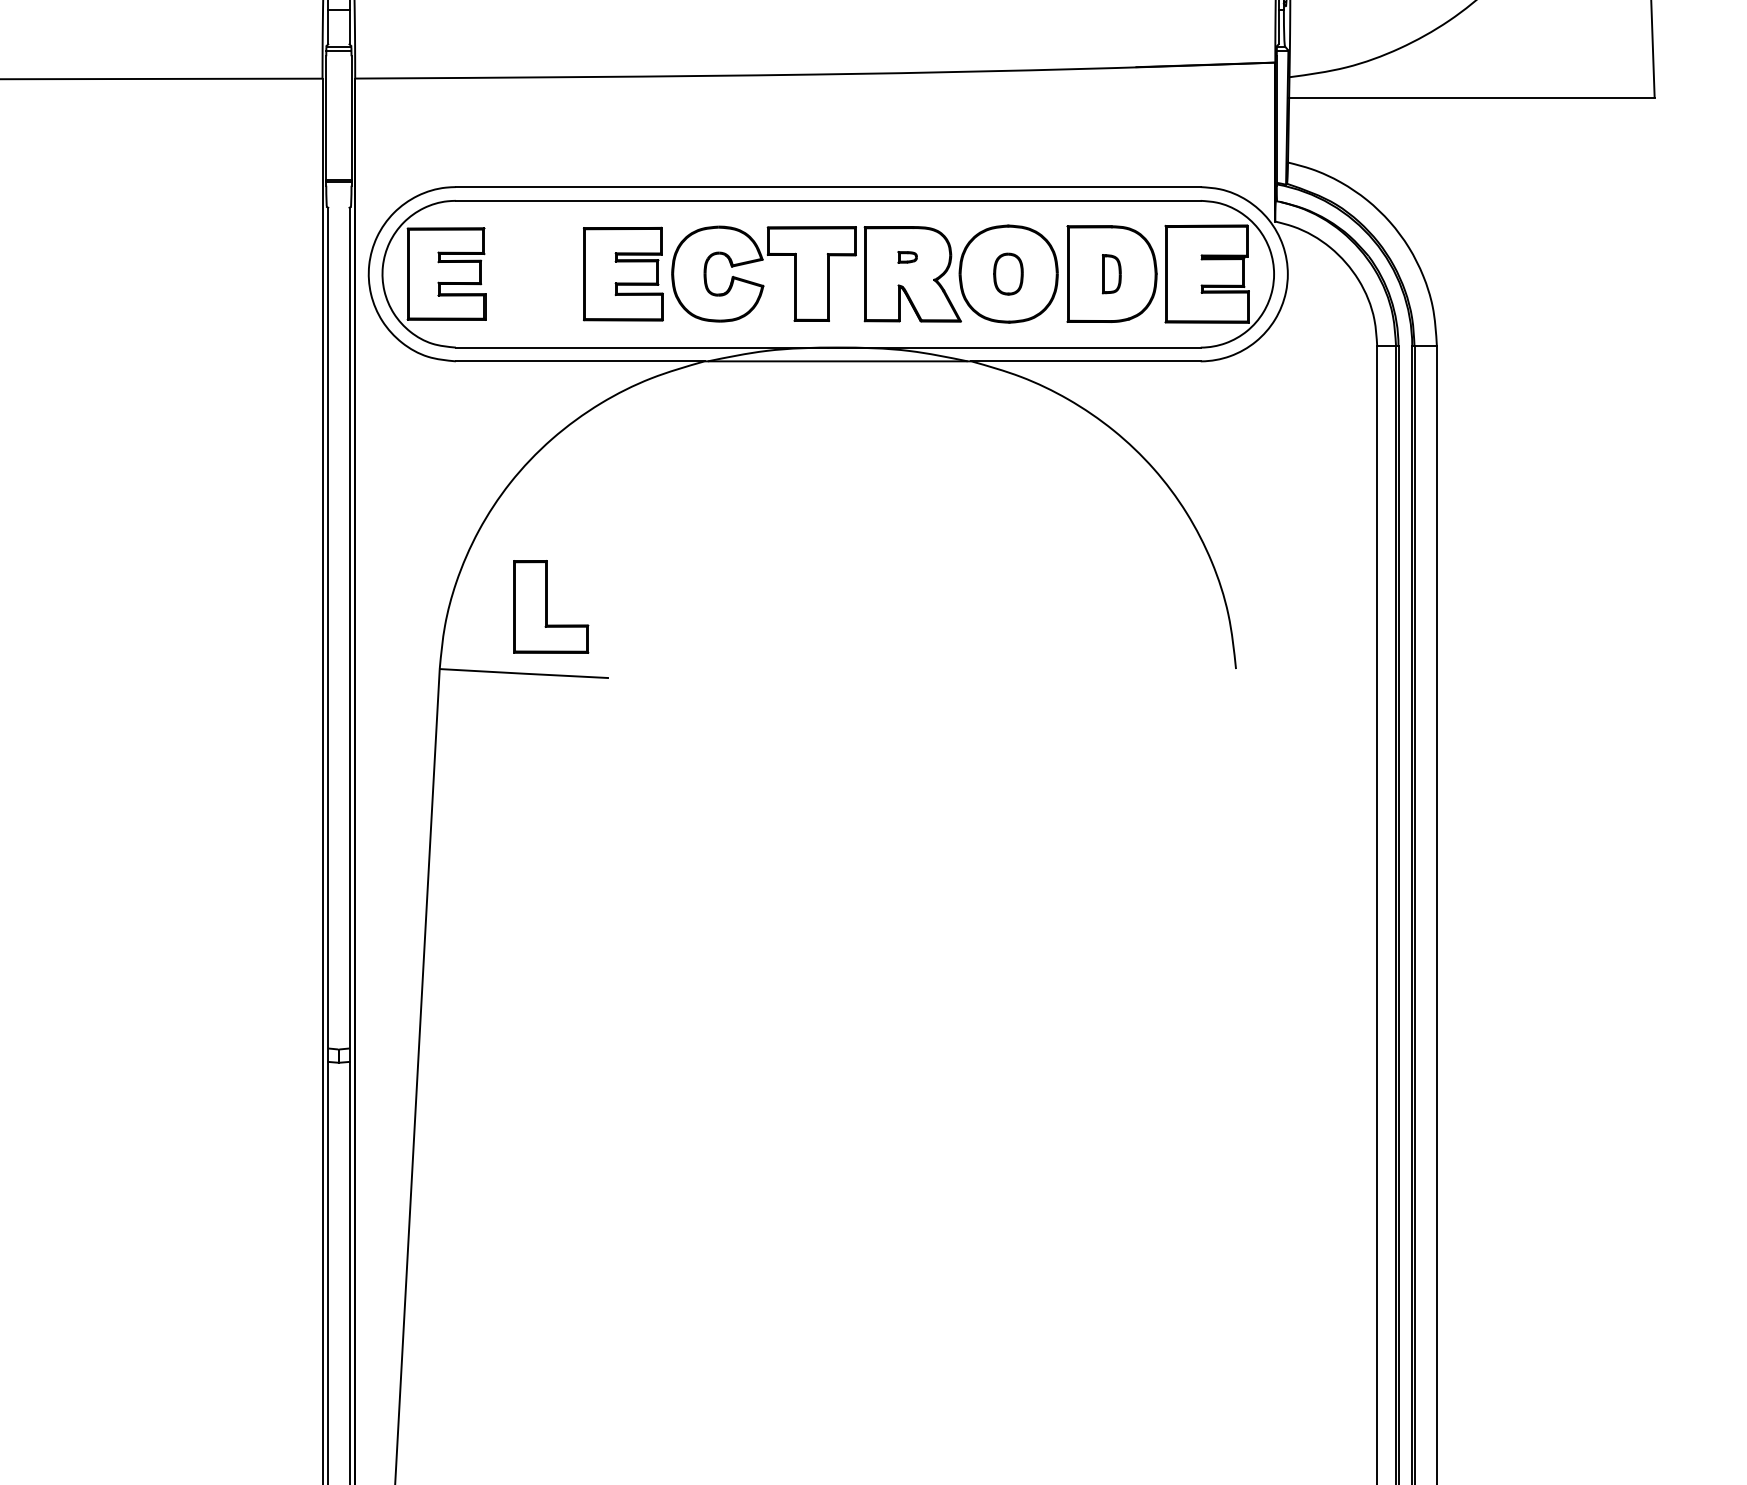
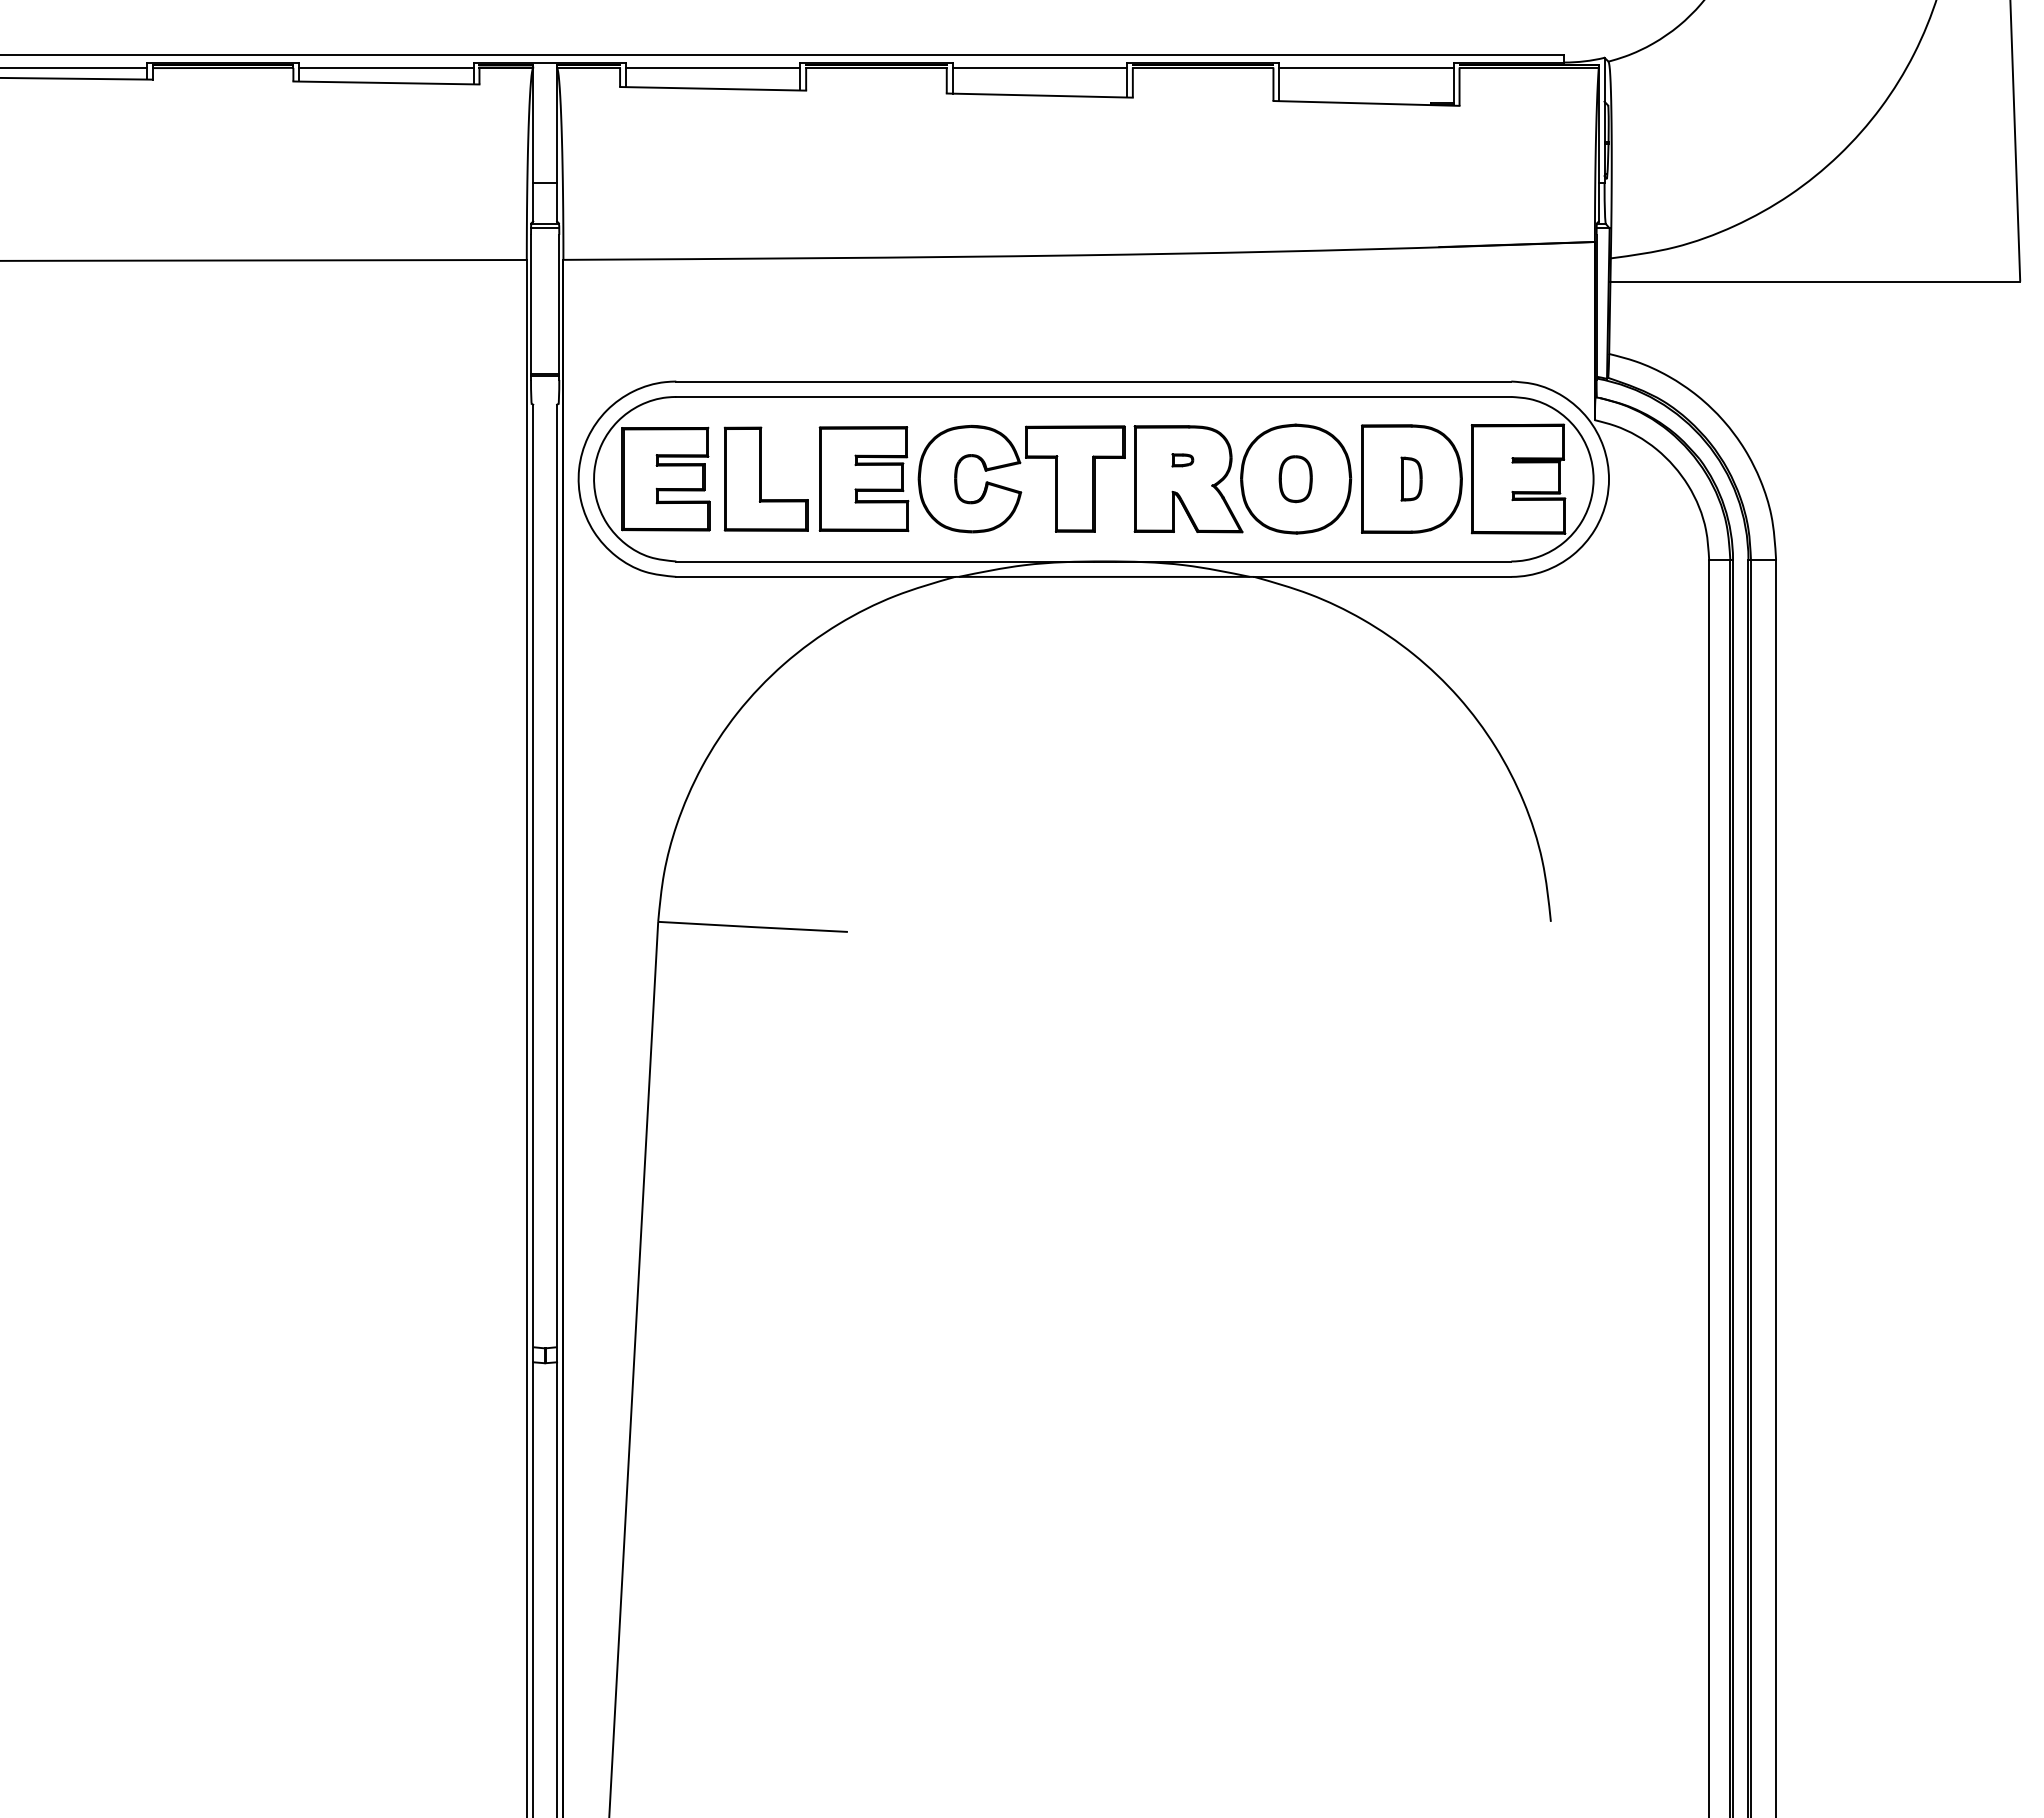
part: (550, 606) -> (765, 478), moved

